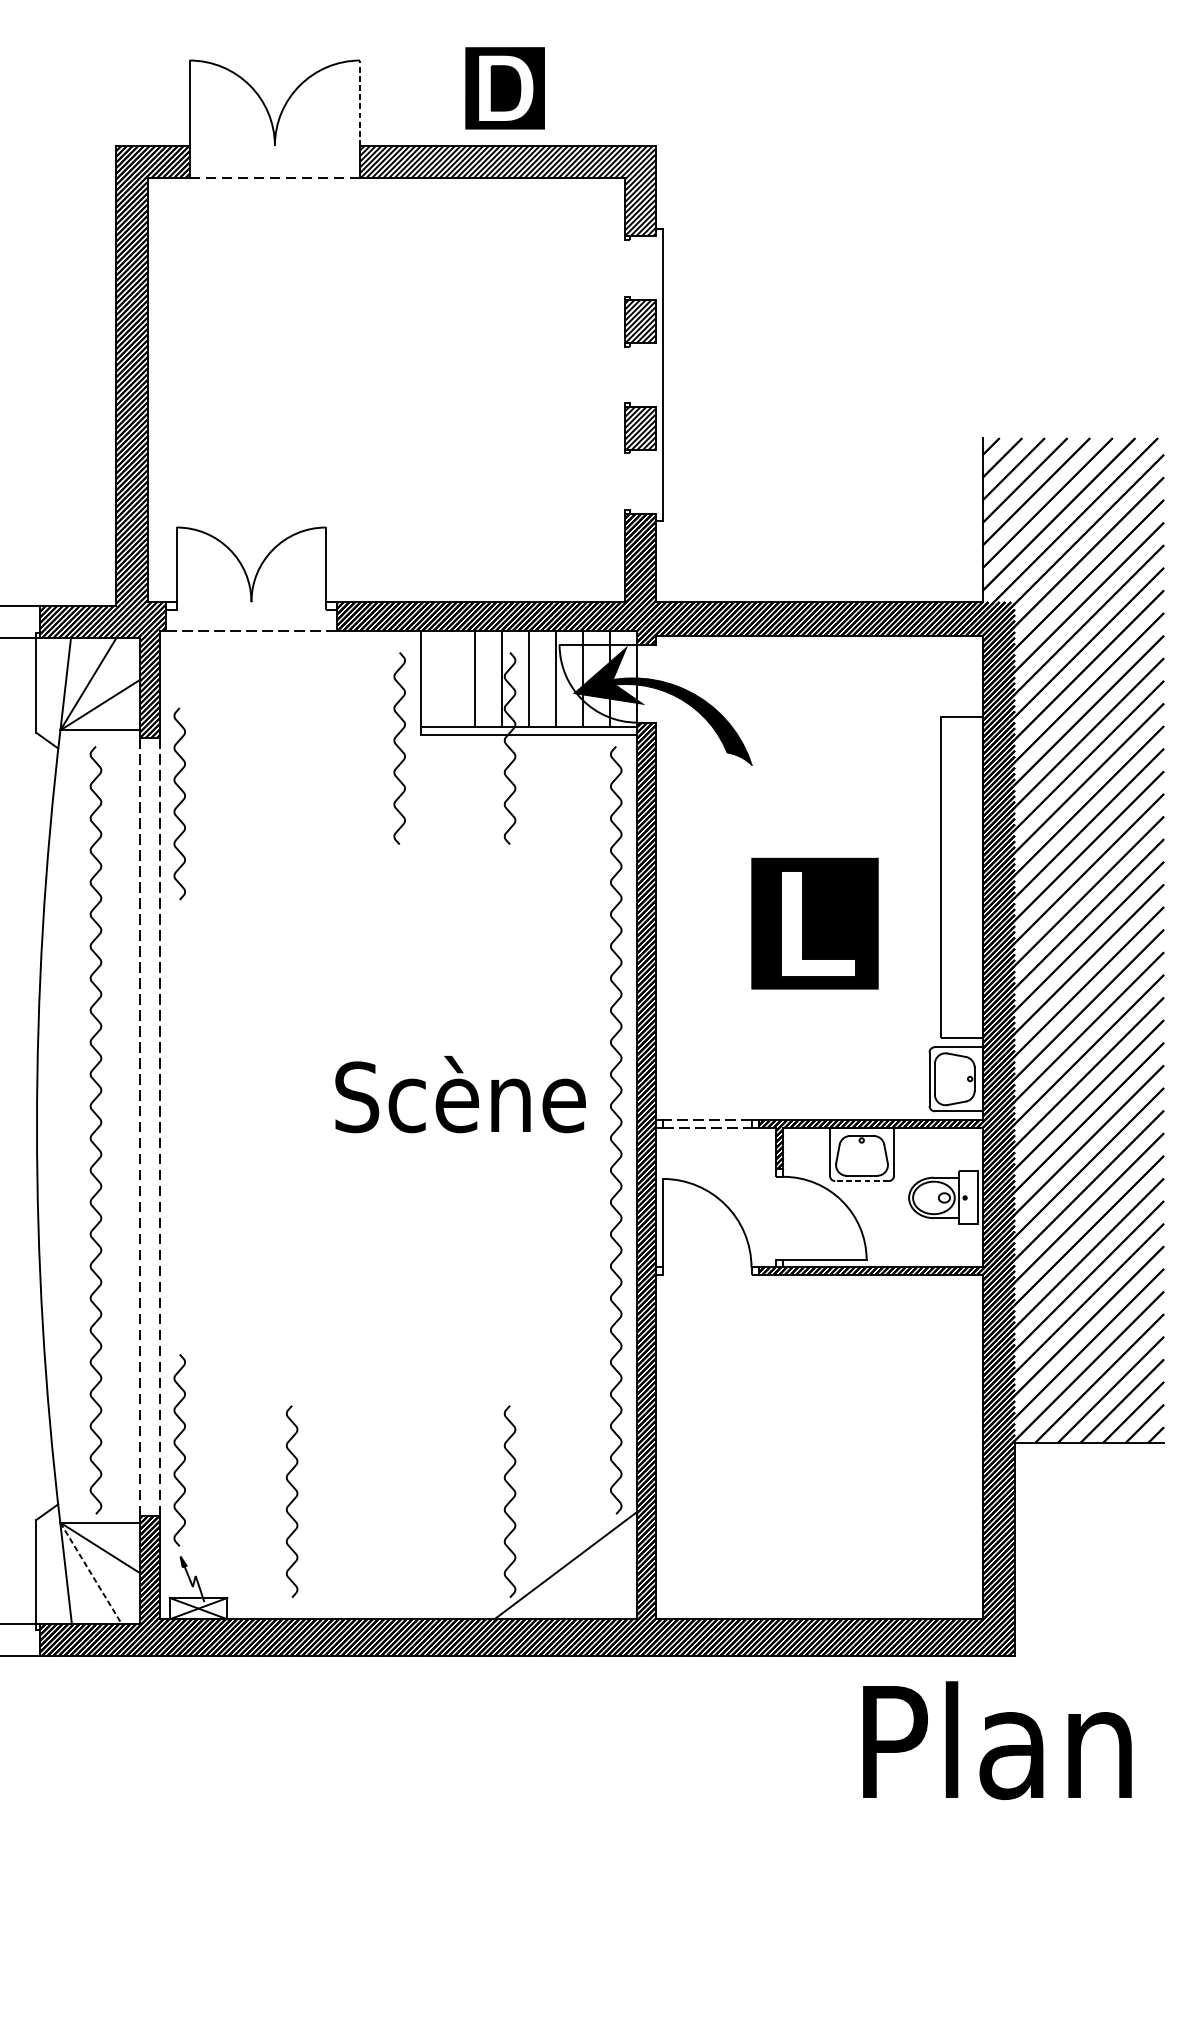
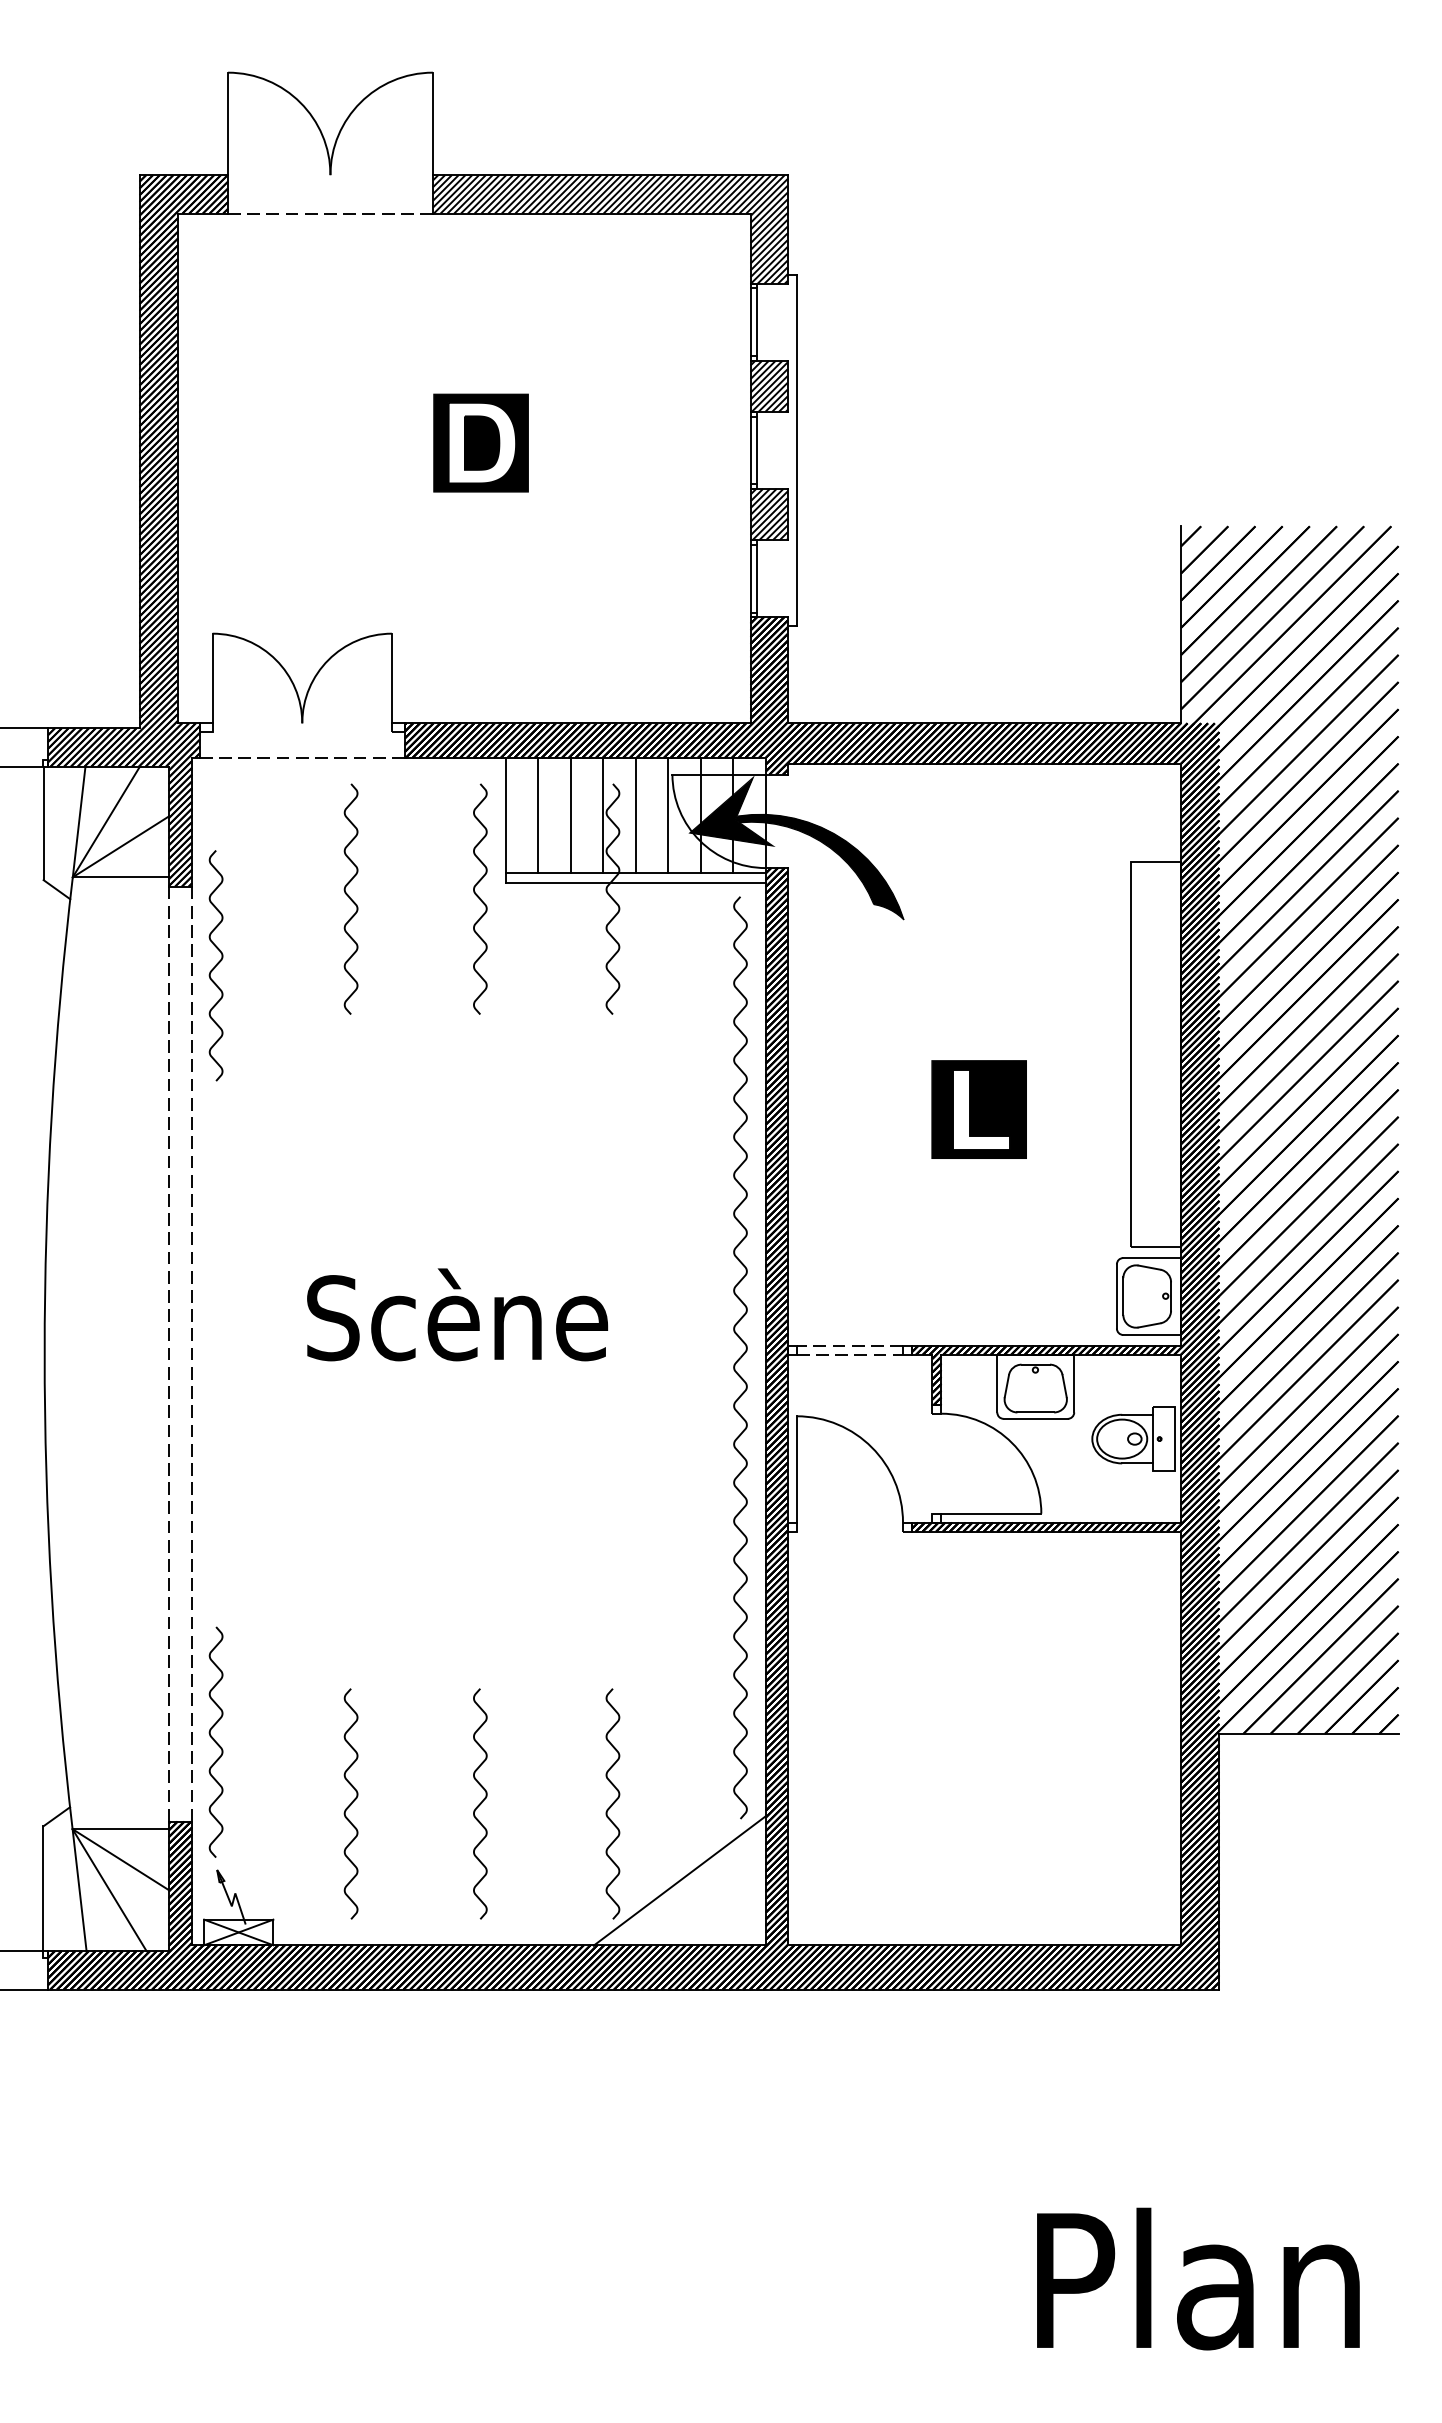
part: (504, 87) -> (480, 442), moved
line: (359, 102) -> (432, 123), dashed -> solid
line: (624, 268) -> (750, 322), added
line: (629, 268) -> (756, 322), added
line: (624, 375) -> (750, 450), added
line: (629, 375) -> (756, 450), added
line: (624, 481) -> (750, 578), added
line: (629, 481) -> (756, 578), added
line: (448, 678) -> (538, 815), added
curve: (291, 747) -> (350, 898), added
part: (814, 923) -> (978, 1109), size x0.62
text: (460, 1094) -> (457, 1314), moved
part: (95, 1130) -> (115, 1357), removed
line: (861, 1180) -> (1035, 1418), dashed -> solid
curve: (399, 1501) -> (480, 1803), added
line: (90, 1573) -> (109, 1890), dashed -> solid
text: (997, 1740) -> (1198, 2278), moved

